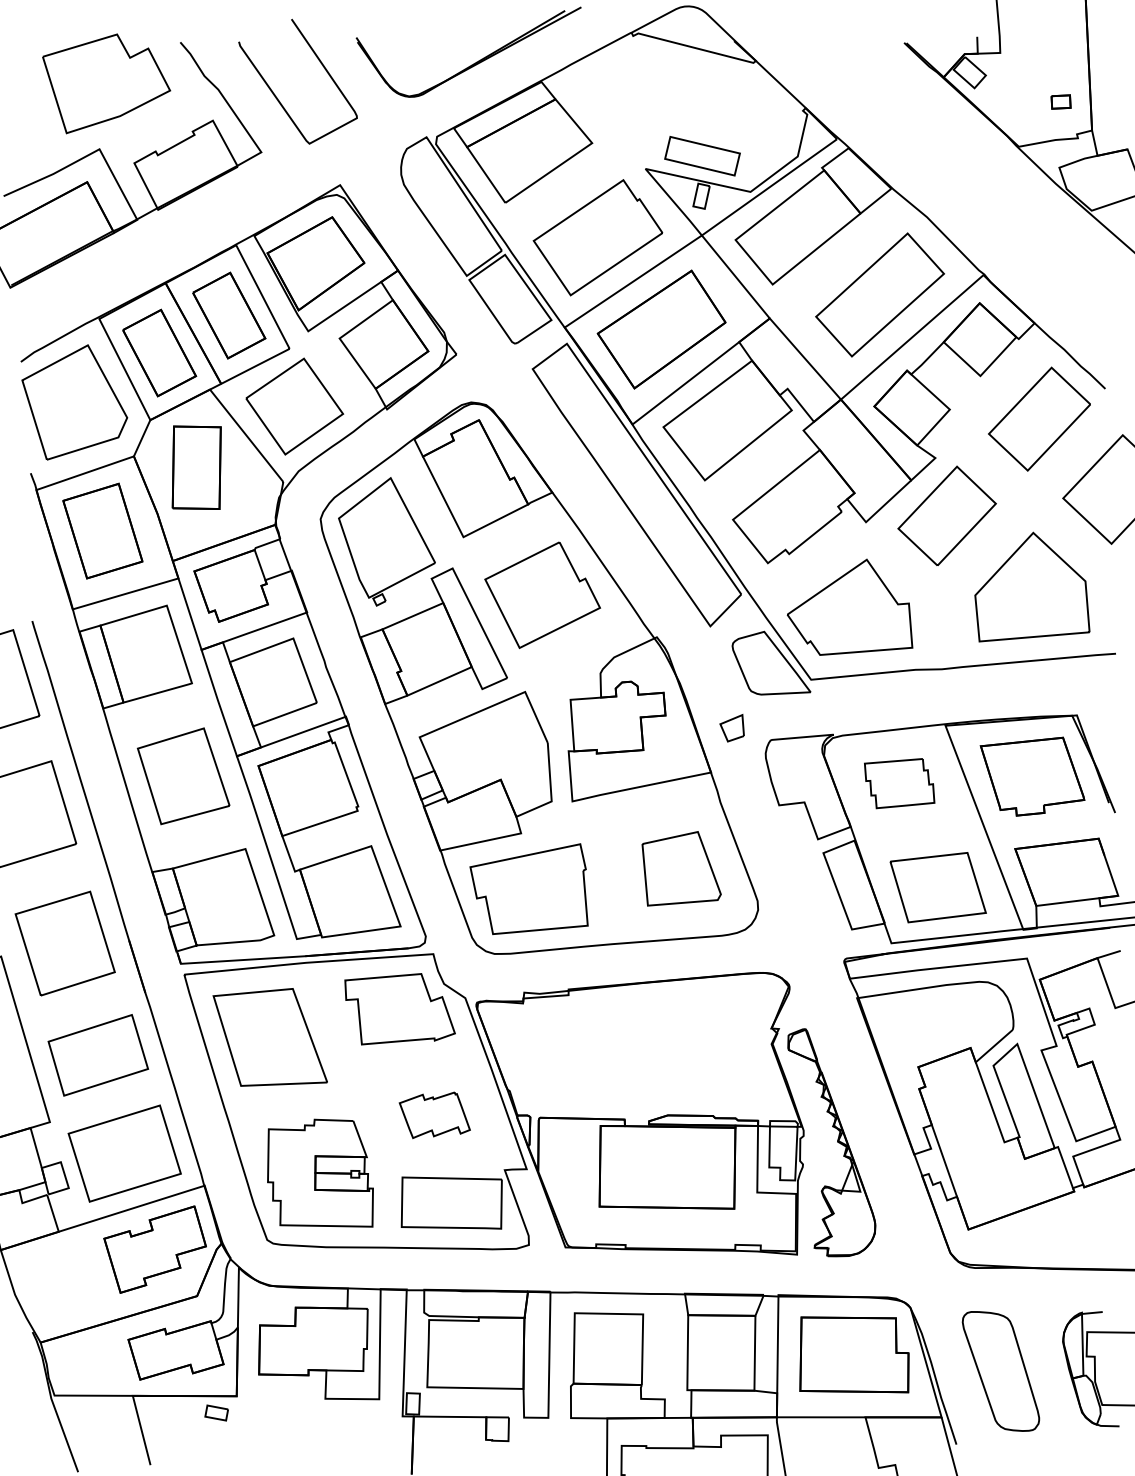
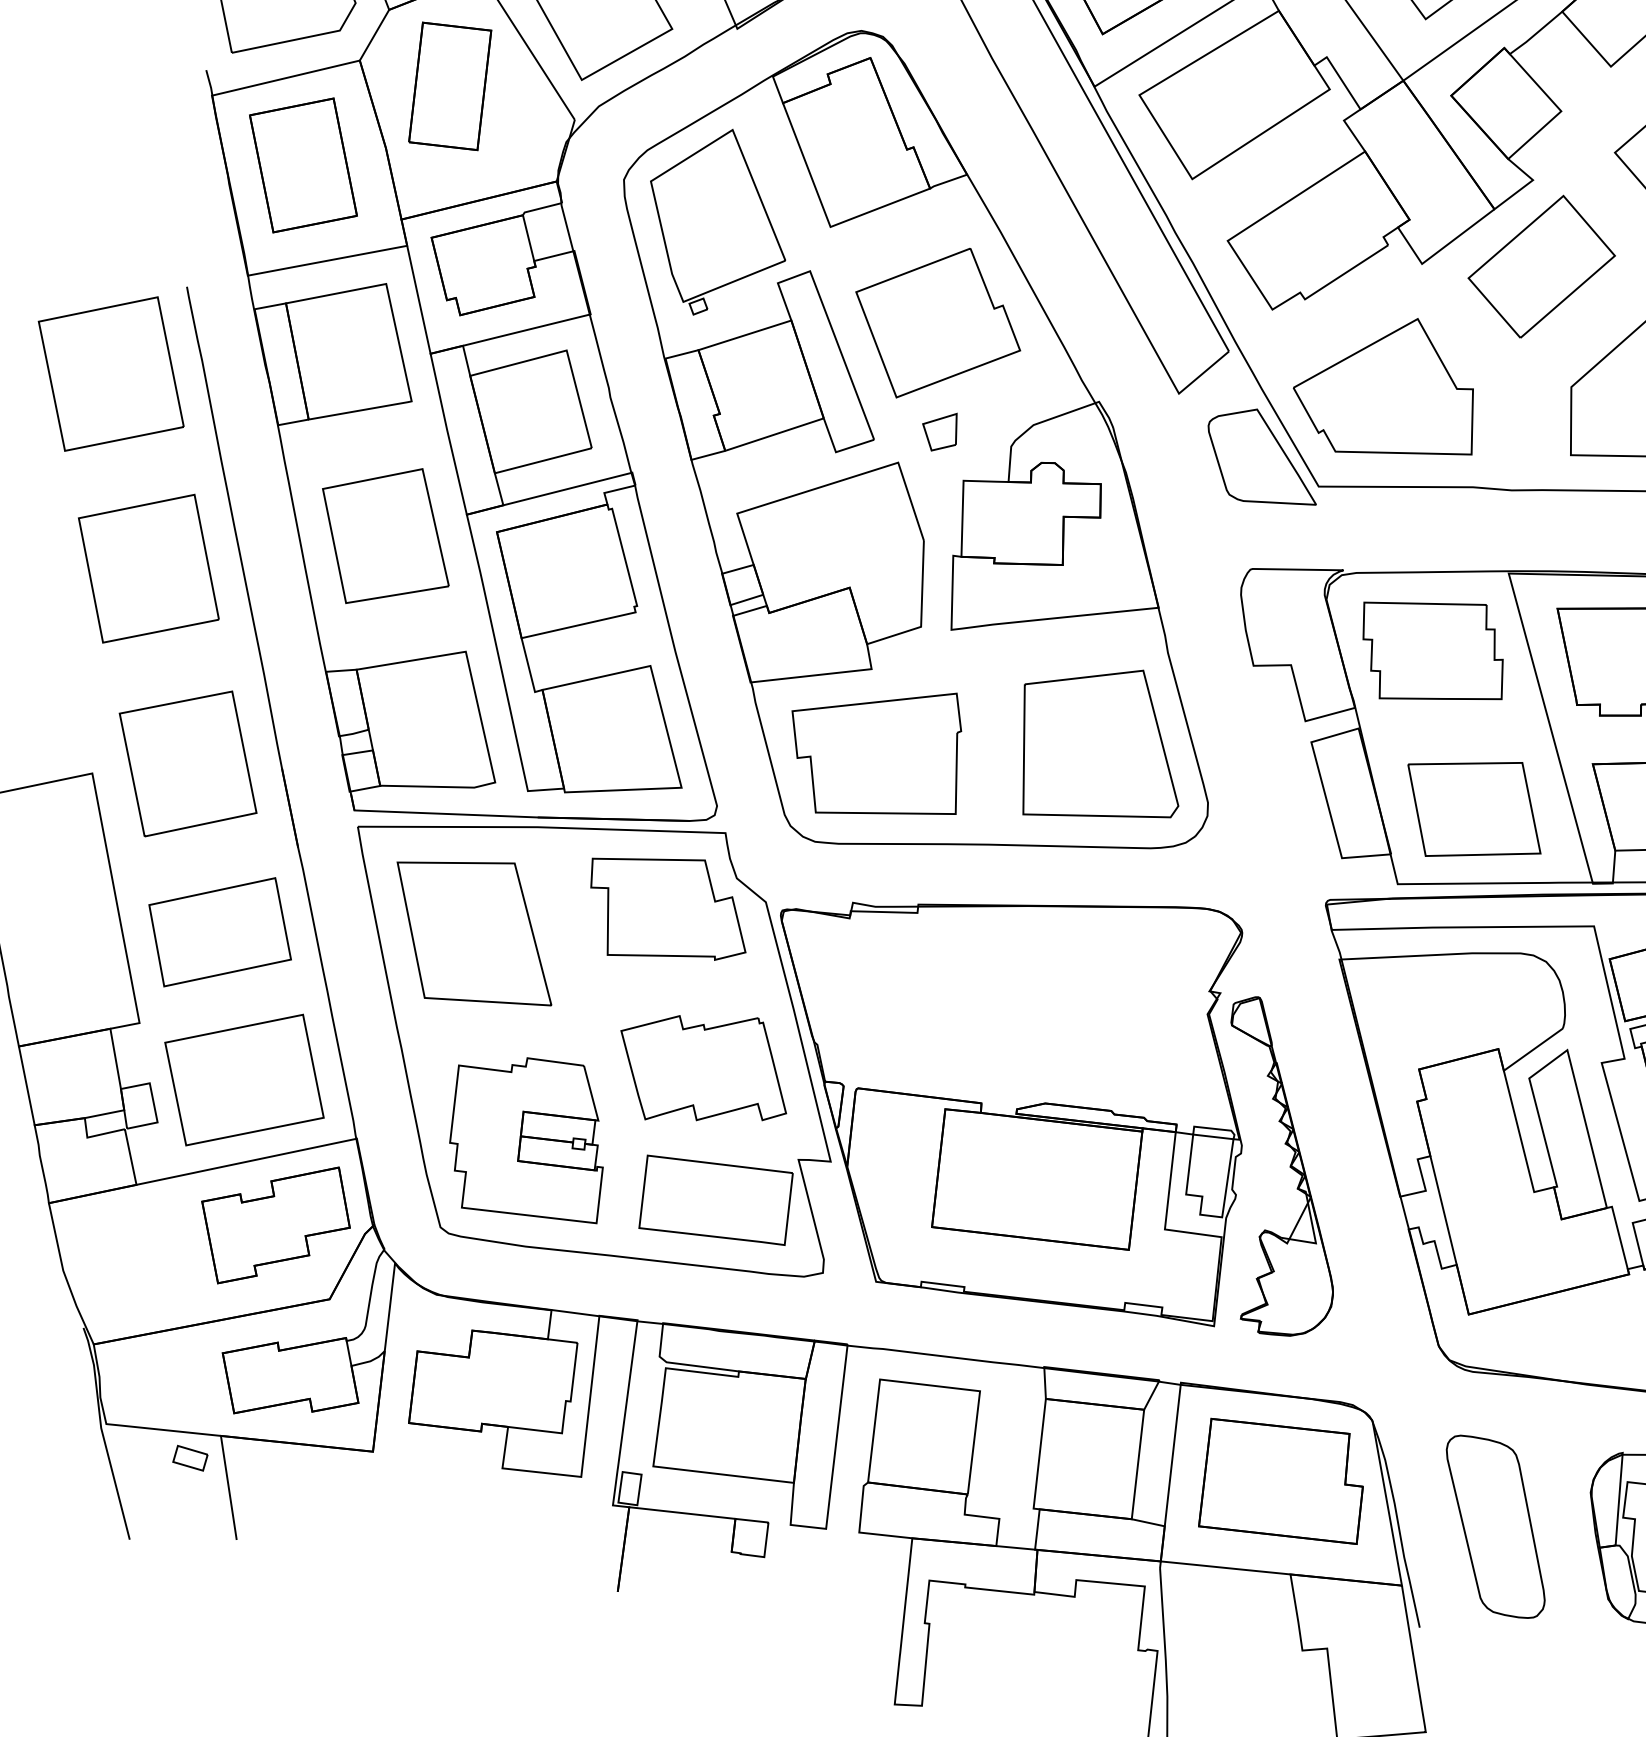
part: (731, 728) -> (938, 432), moved
part: (899, 783) -> (1432, 651), size x1.43
part: (681, 868) -> (1101, 743), size x1.43
part: (434, 1115) -> (703, 1069), size x1.67
part: (216, 1412) -> (190, 1457), moved

